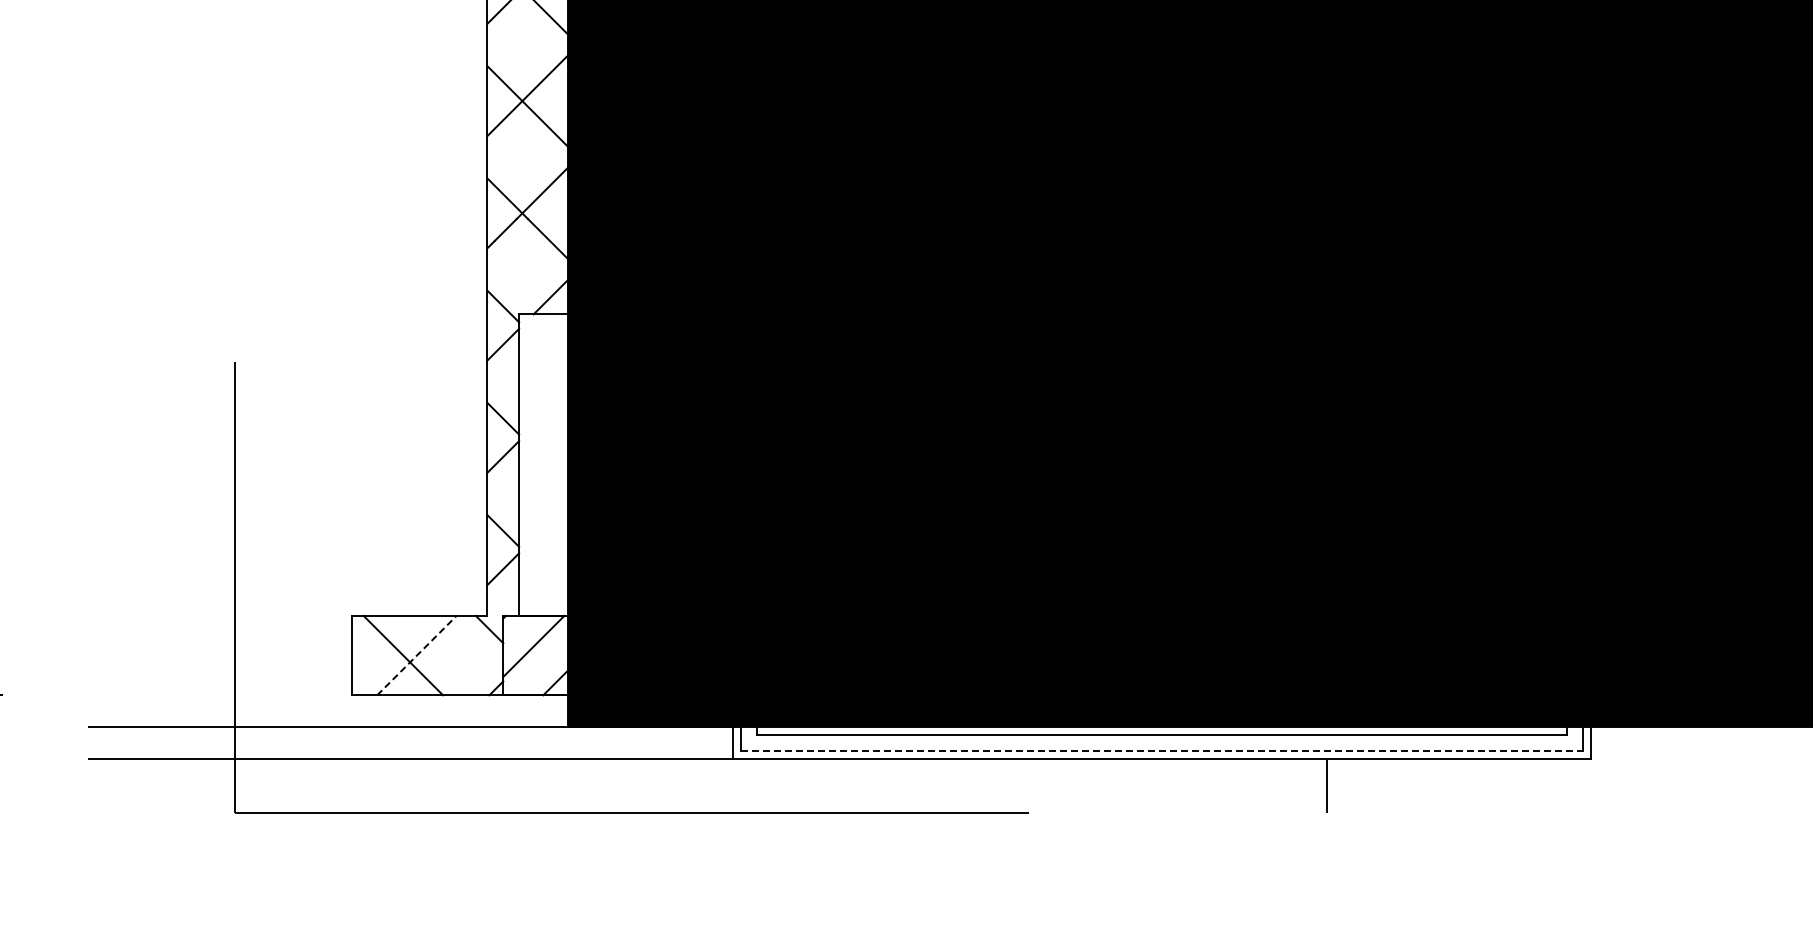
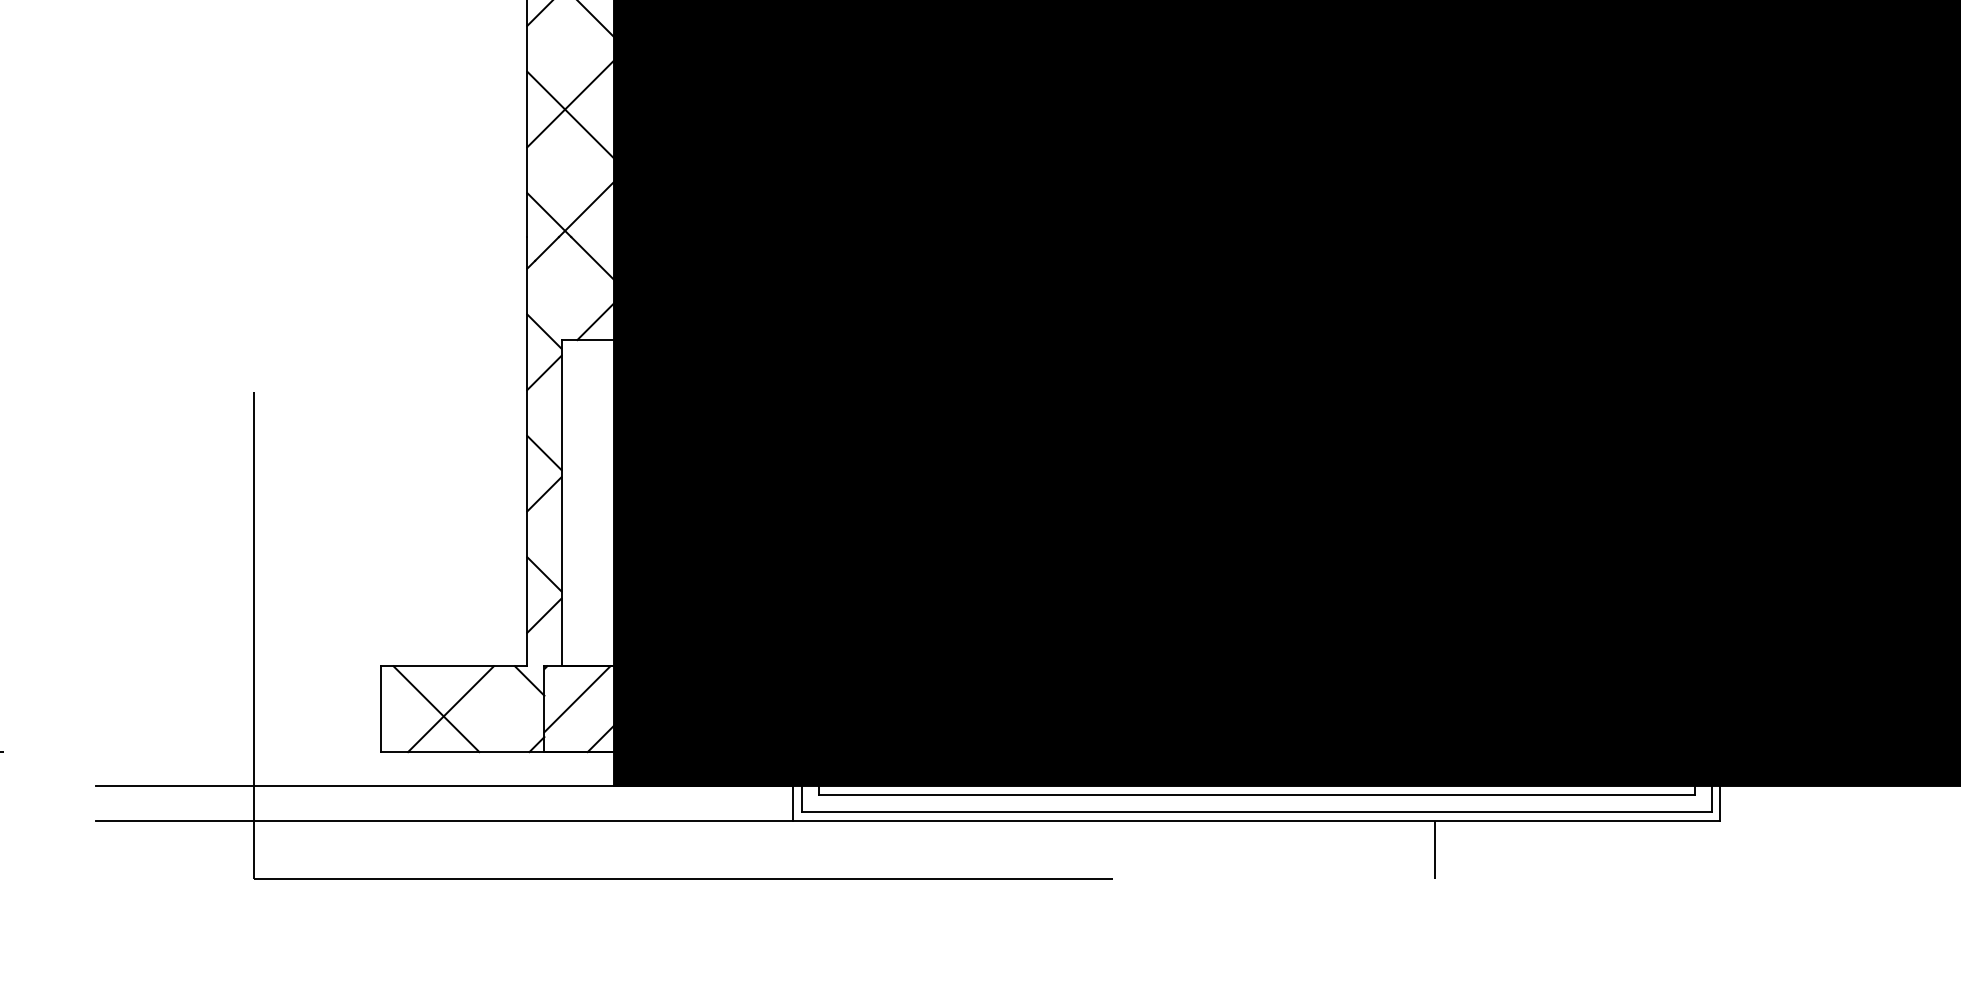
line: (417, 655) -> (451, 709), dashed -> solid
line: (1162, 750) -> (1257, 811), dashed -> solid

